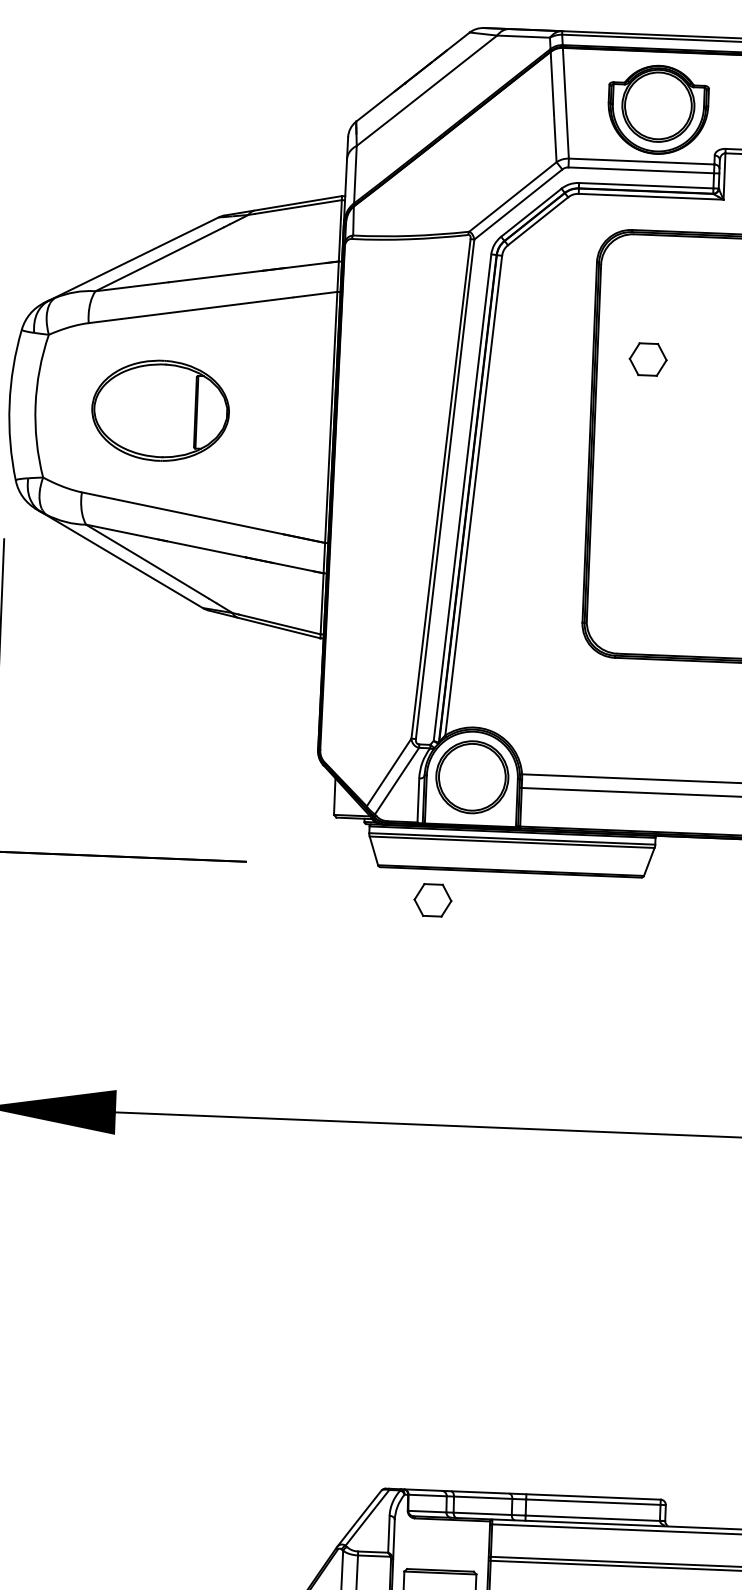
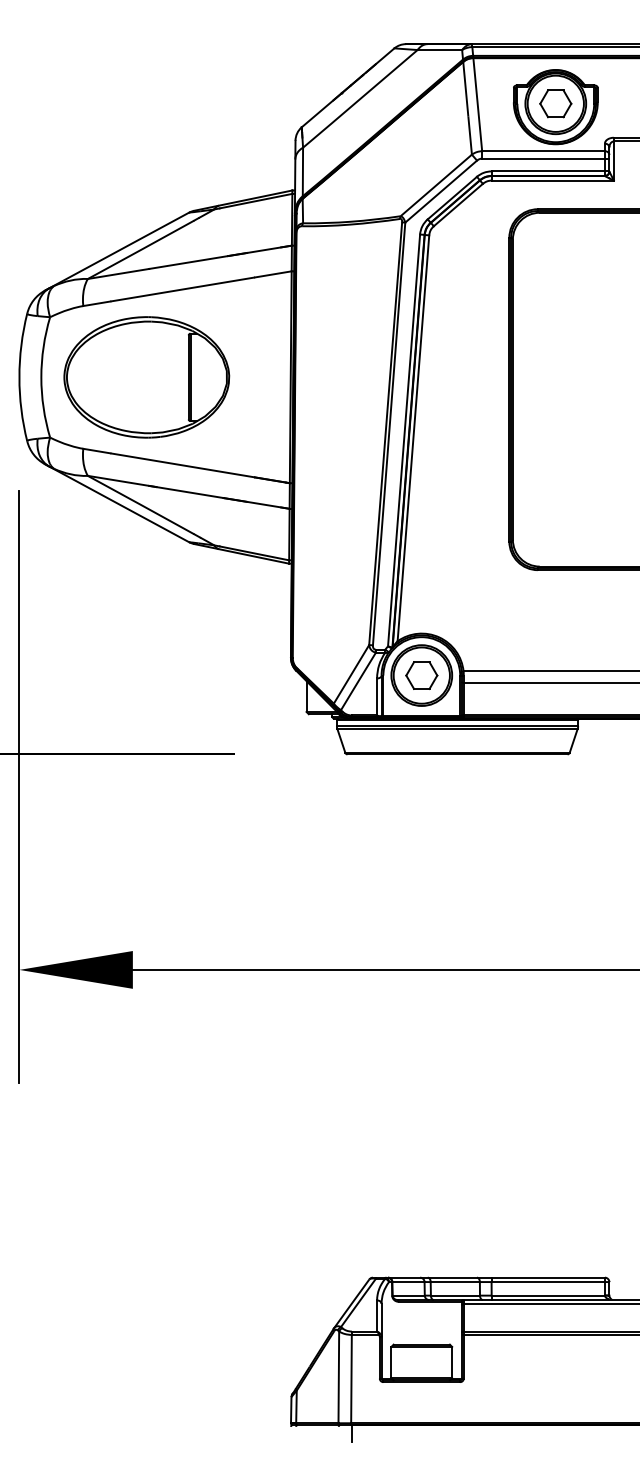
part: (647, 359) -> (555, 103), moved
part: (160, 410) -> (146, 377), size x1.43
part: (432, 900) -> (421, 675), moved

